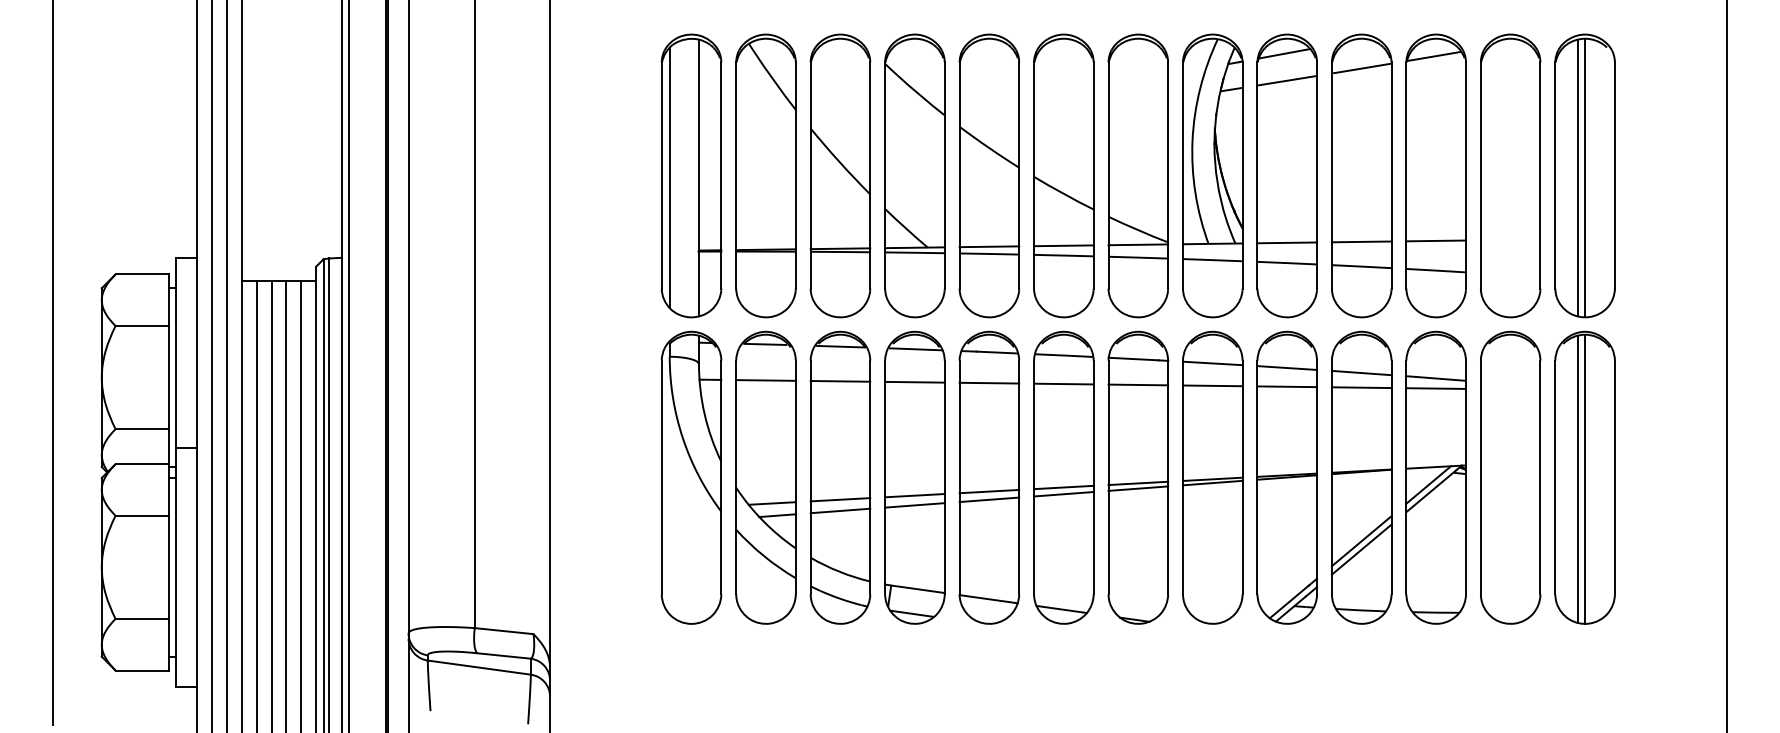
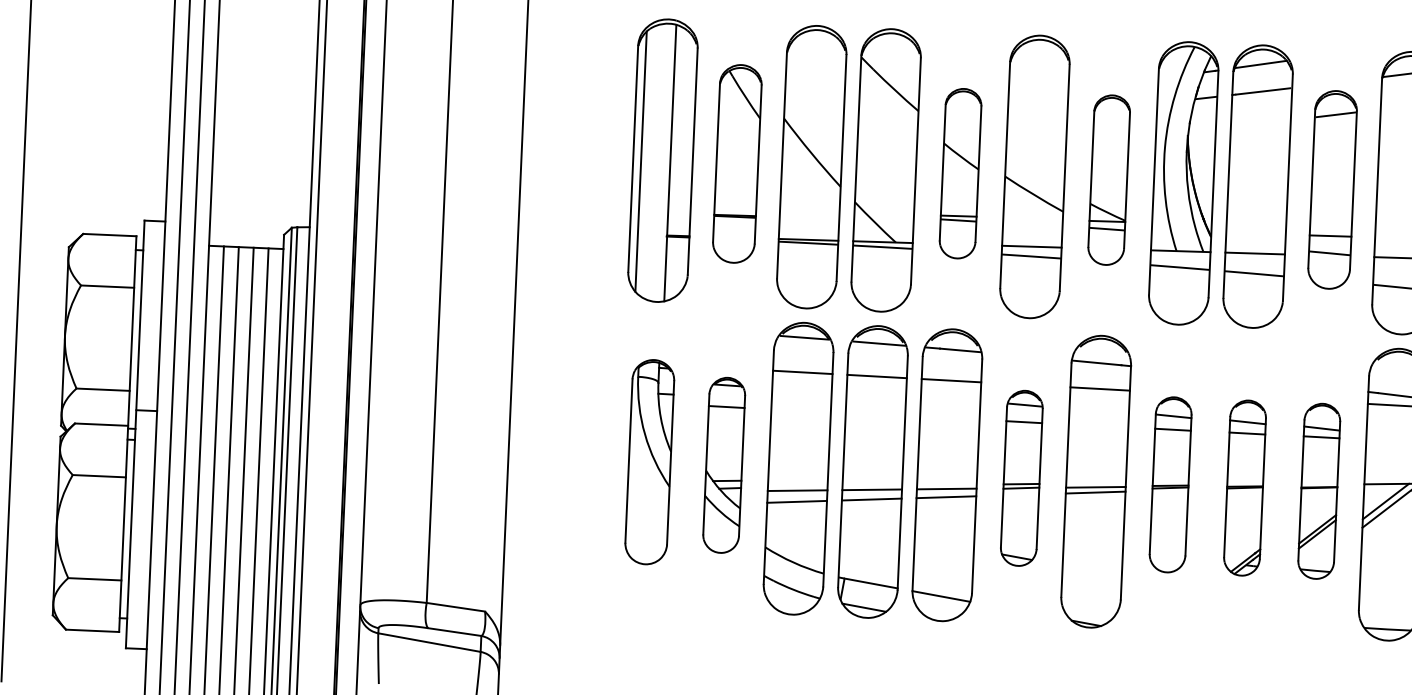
part: (765, 175) -> (736, 163), size x0.7
part: (989, 175) -> (960, 173), size x0.6
part: (1137, 175) -> (1108, 179), size x0.6
part: (1361, 175) -> (1332, 189), size x0.7
part: (691, 477) -> (649, 461), size x0.7
part: (765, 477) -> (723, 465), size x0.6
part: (1063, 477) -> (1021, 478), size x0.6
part: (1212, 477) -> (1170, 484), size x0.6
part: (1287, 477) -> (1245, 487), size x0.6
part: (1361, 477) -> (1319, 491), size x0.6

